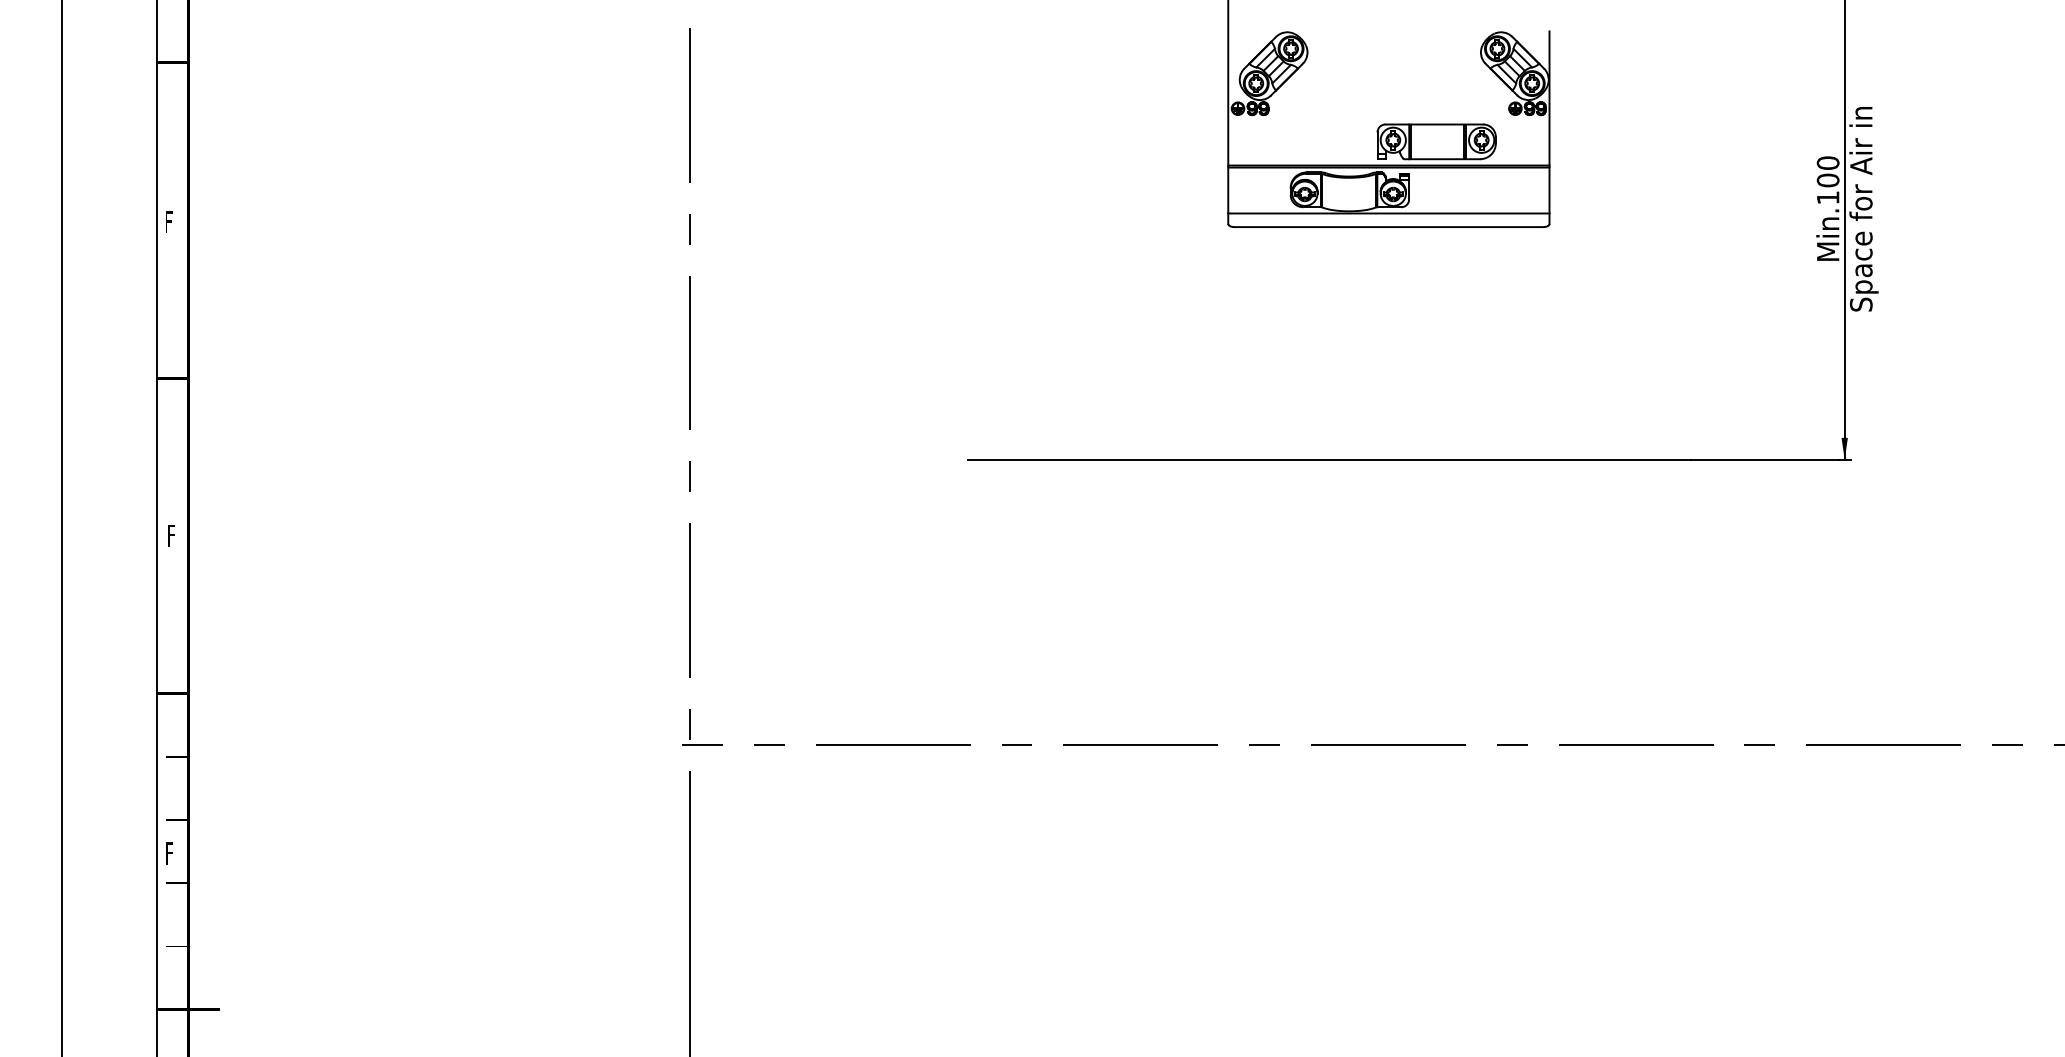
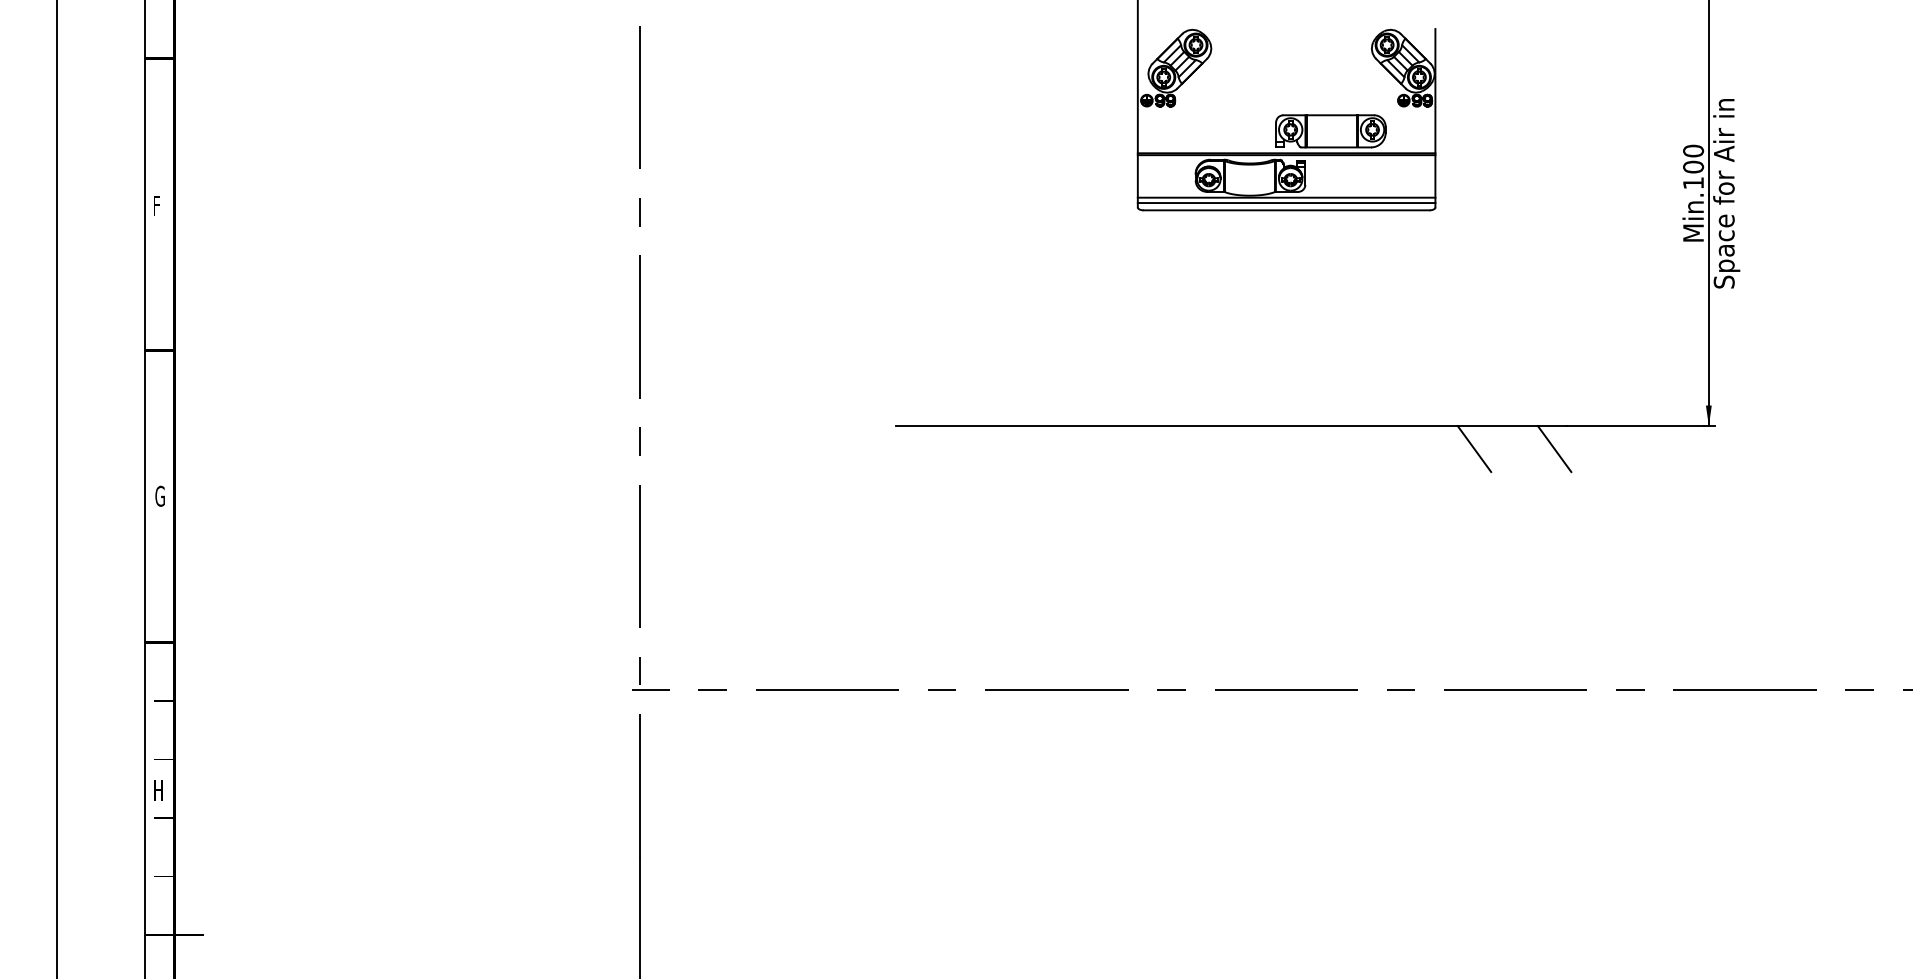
line: (1388, 219) -> (1286, 203), added
line: (1591, 484) -> (1474, 448), added
line: (1678, 484) -> (1554, 448), added
text: (172, 535) -> (159, 495), F -> G
text: (171, 853) -> (158, 790), F -> H

